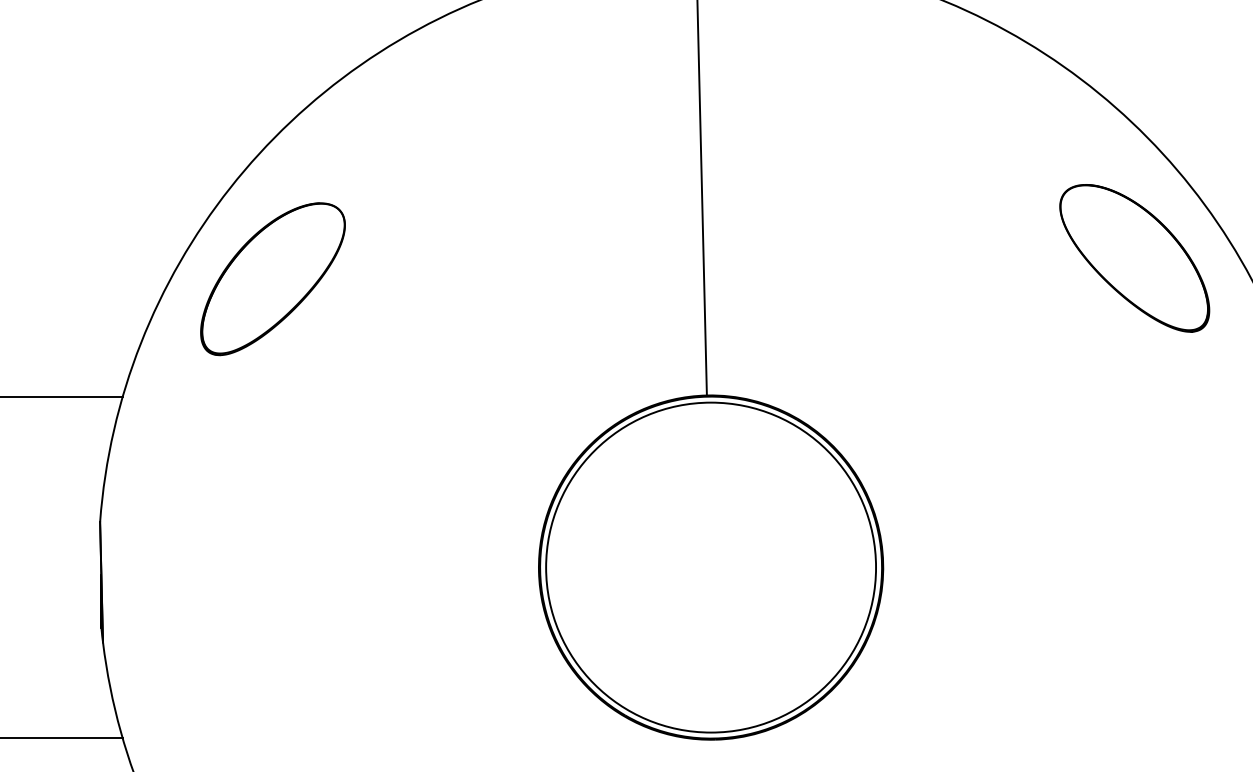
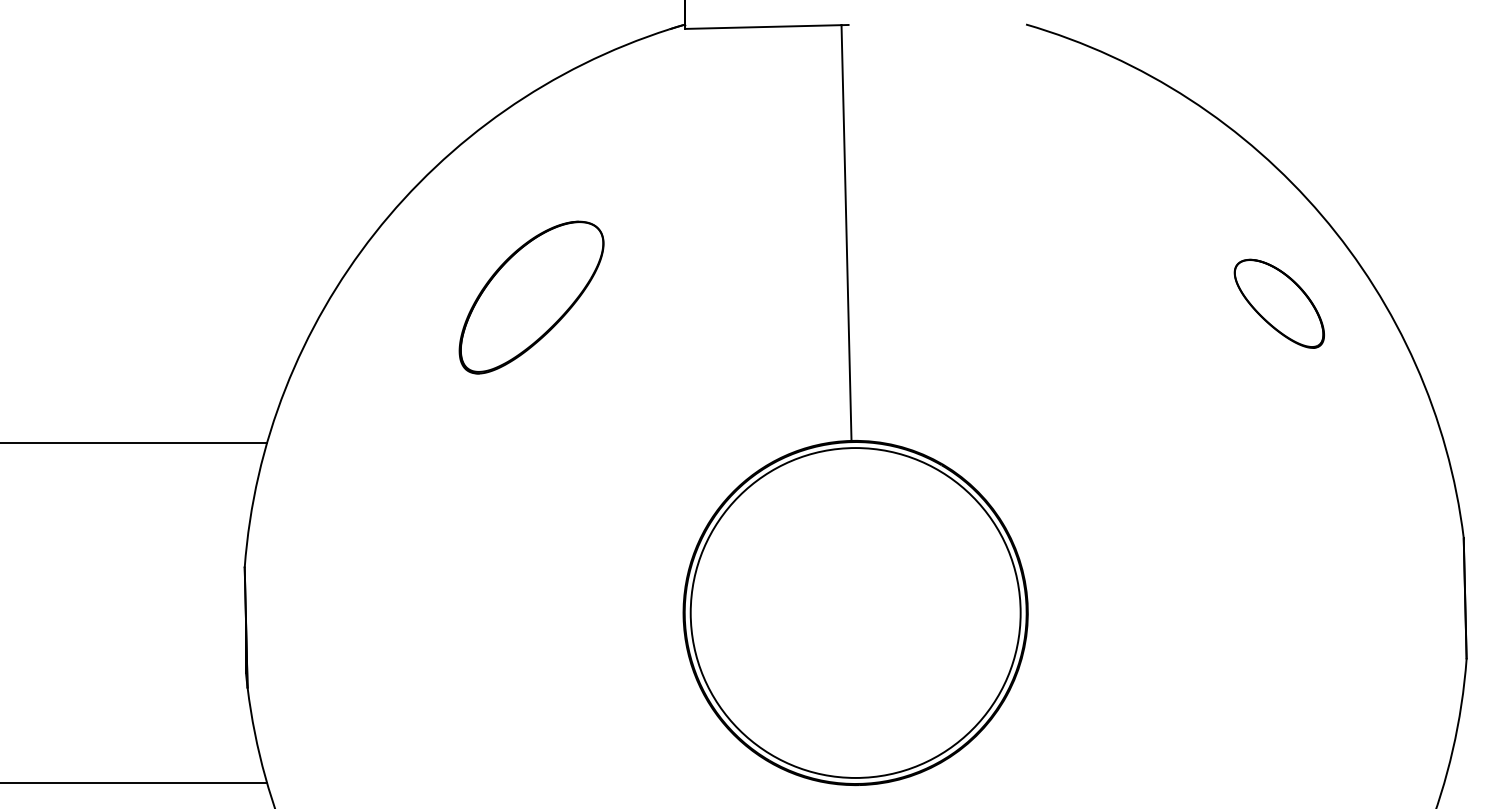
part: (1134, 258) -> (1279, 303), size x0.6
part: (272, 279) -> (531, 297), moved

